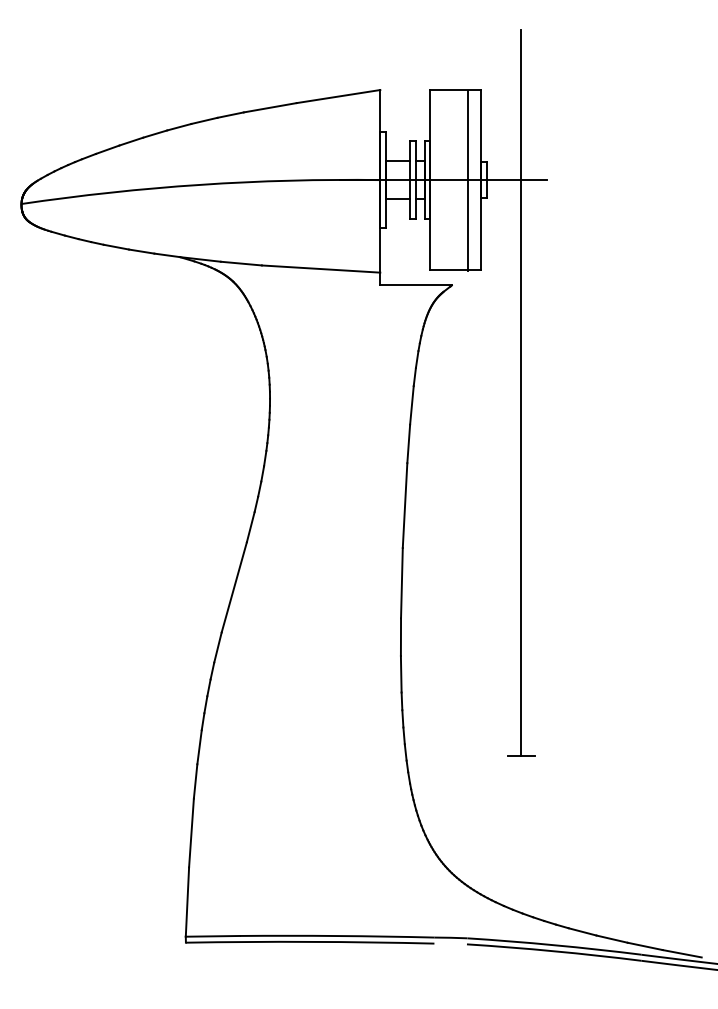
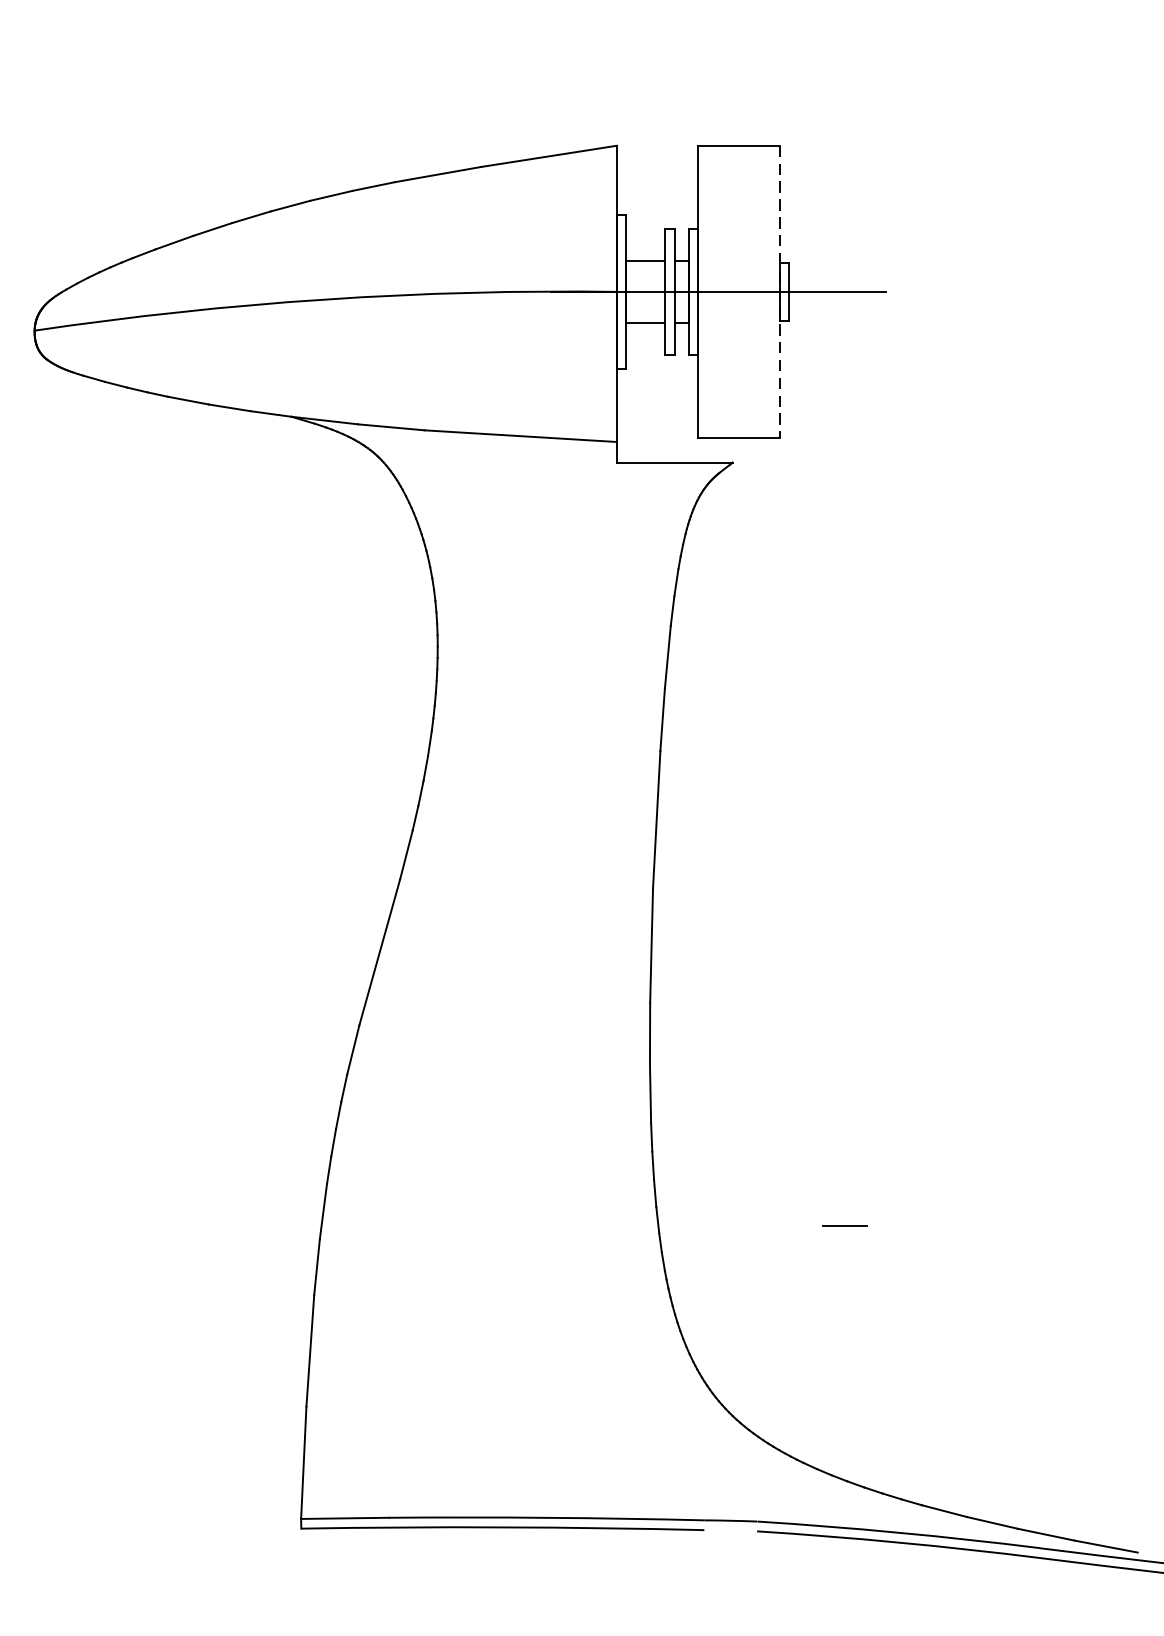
line: (467, 180) -> (757, 292), removed
line: (481, 180) -> (780, 292), solid -> dashed
line: (521, 393) -> (845, 637), removed

